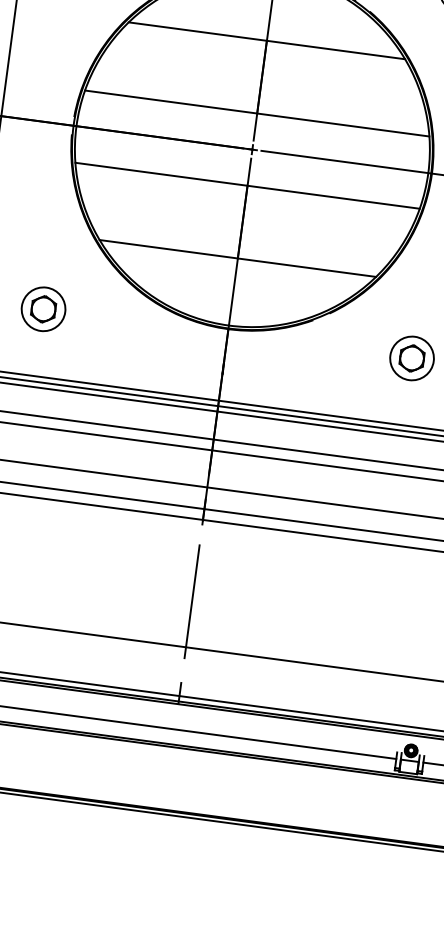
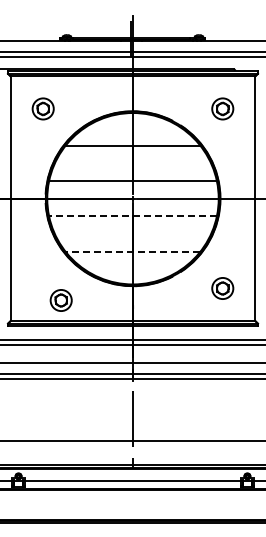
line: (246, 185) -> (132, 216), solid -> dashed
line: (236, 257) -> (132, 251), solid -> dashed
part: (42, 309) -> (60, 300), moved

